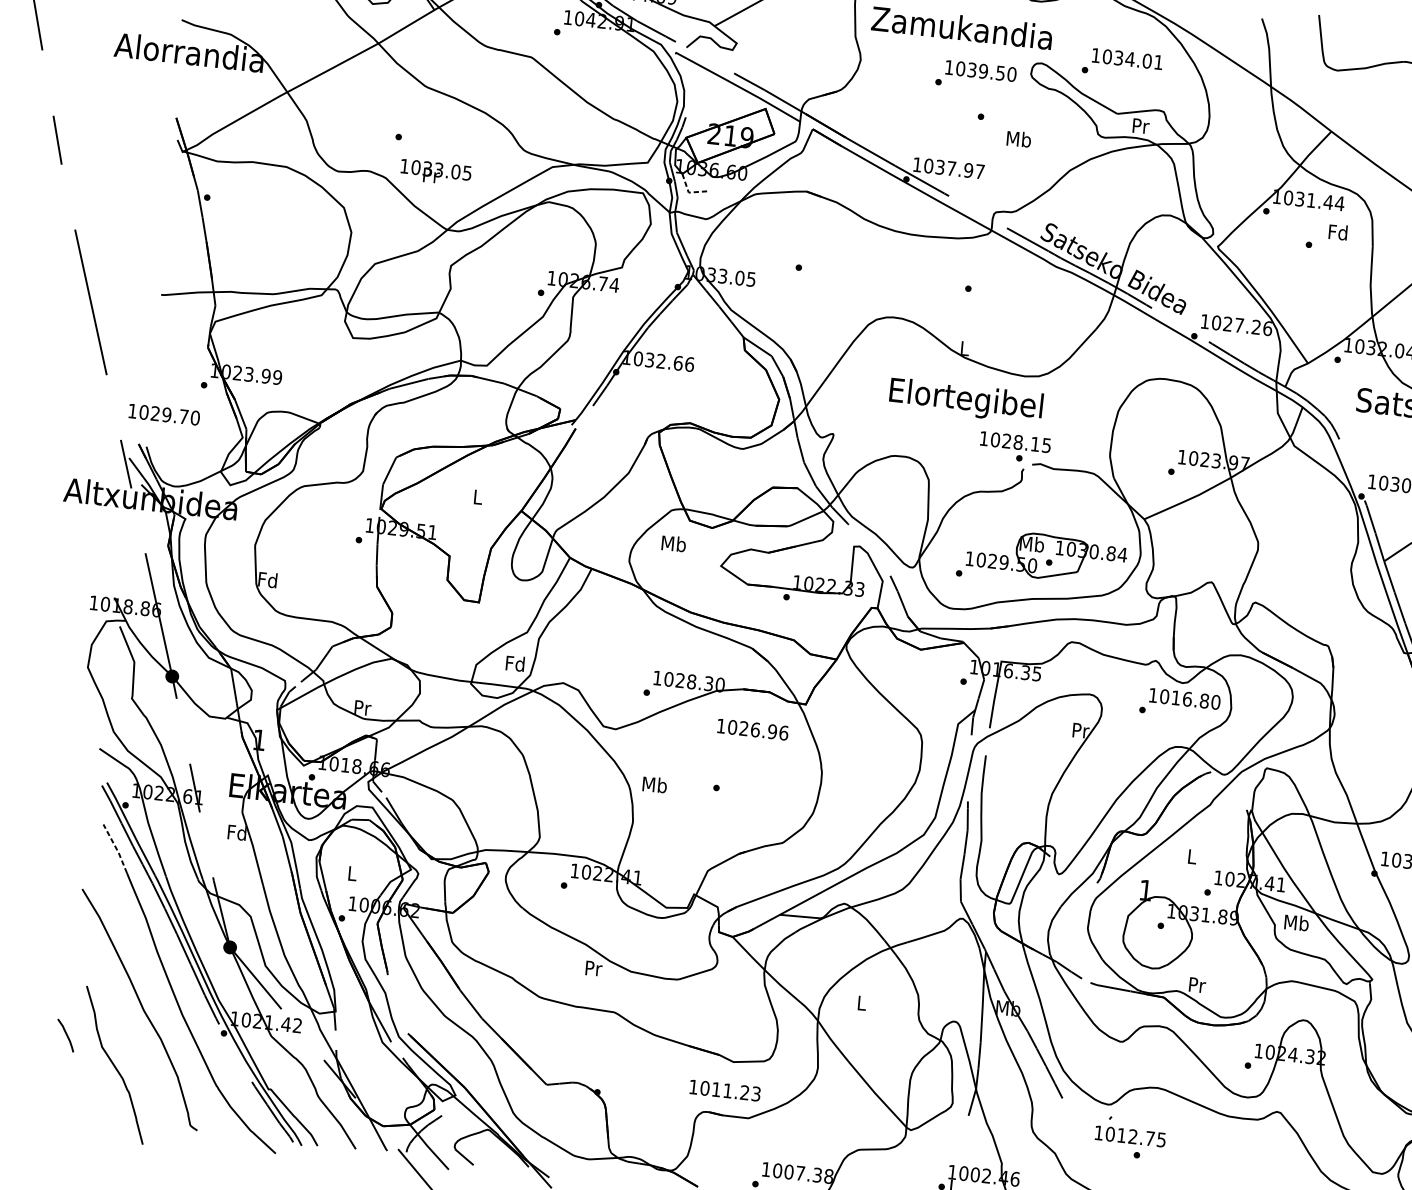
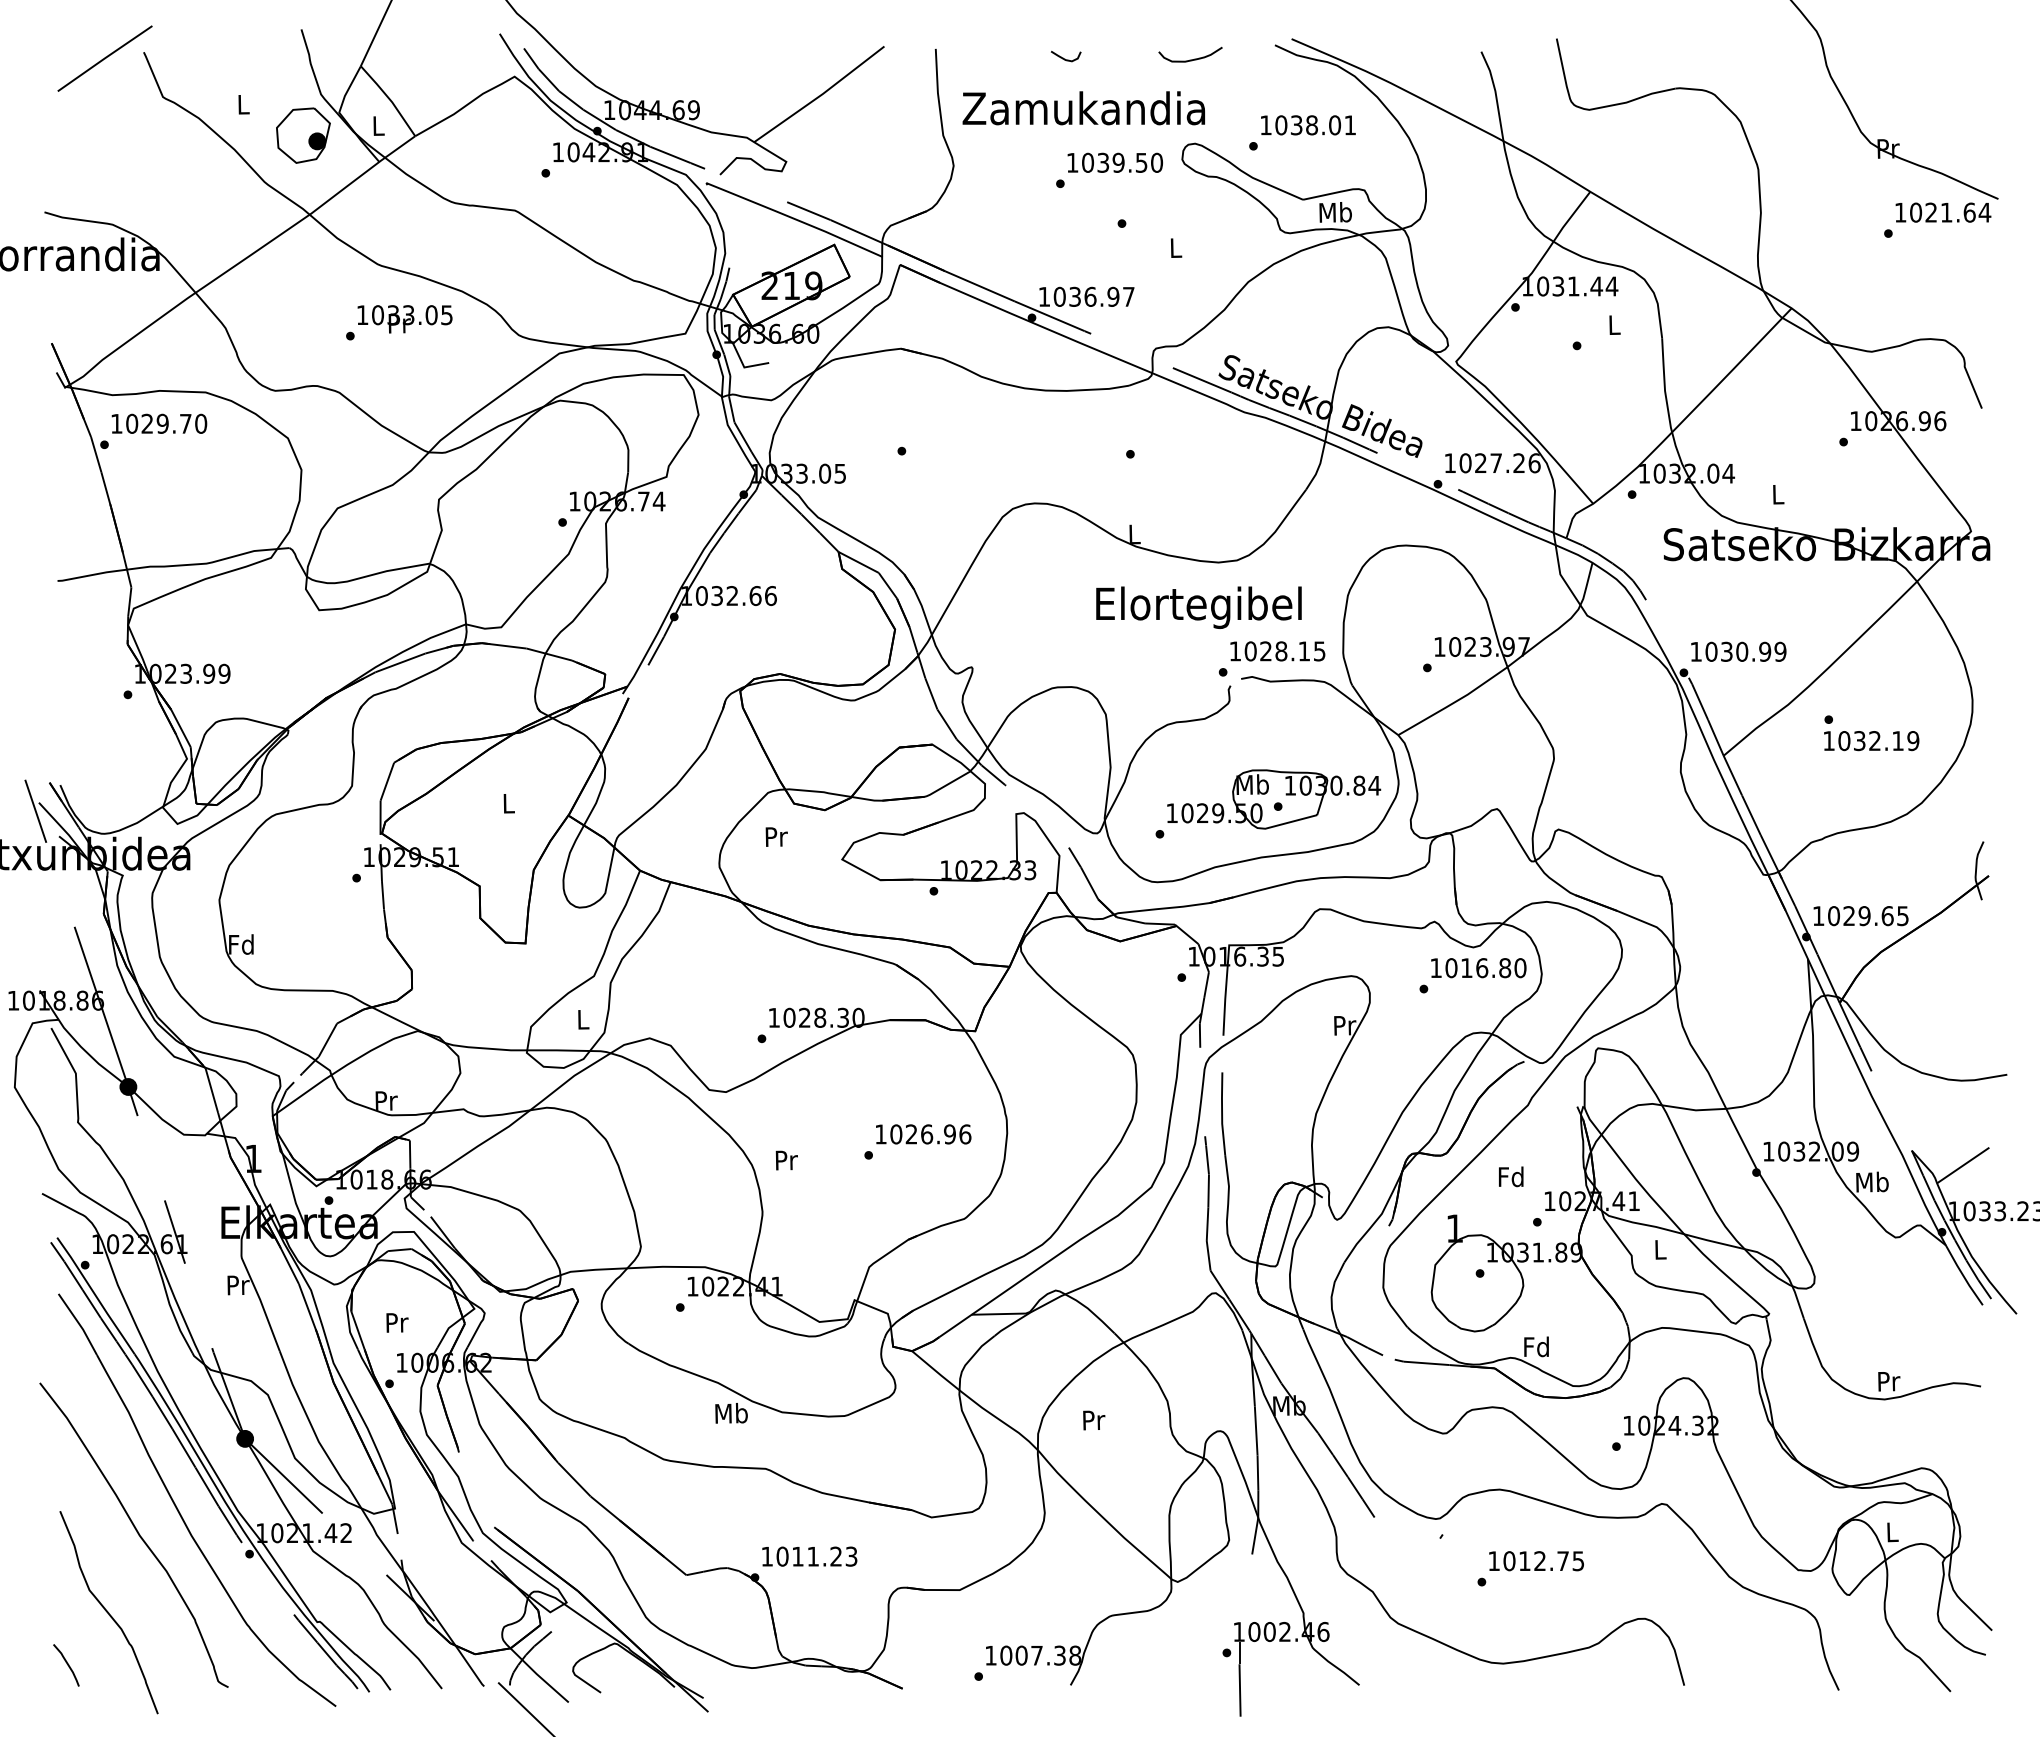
text: (1129, 59) -> (1311, 125), 1034.01 -> 1038.01
text: (1140, 126) -> (1335, 212), Pr -> Mb
text: (1018, 138) -> (1175, 247), Mb -> L
text: (951, 168) -> (1090, 296), 1037.97 -> 1036.97
text: (435, 172) -> (404, 319), moved
line: (688, 192) -> (744, 367), dashed -> solid
text: (1337, 231) -> (1613, 324), Fd -> L
text: (965, 400) -> (1198, 607), moved
text: (164, 414) -> (159, 423), moved
text: (1015, 442) -> (1277, 651), moved
text: (674, 543) -> (776, 836), Mb -> Pr
text: (515, 663) -> (582, 1019), Fd -> L
text: (752, 729) -> (923, 1134), moved
text: (655, 784) -> (786, 1159), Mb -> Pr
text: (237, 832) -> (237, 1284), Fd -> Pr
line: (116, 848) -> (79, 1323), dashed -> solid
text: (1191, 856) -> (1510, 1176), L -> Fd
text: (352, 873) -> (397, 1322), L -> Pr
text: (1296, 922) -> (1660, 1249), Mb -> L
text: (593, 967) -> (731, 1412), Pr -> Mb
text: (1196, 984) -> (1536, 1346), Pr -> Fd
text: (862, 1003) -> (1094, 1420), L -> Pr
curve: (65, 1035) -> (66, 1664), moved
text: (725, 1090) -> (809, 1556), moved
text: (1130, 1136) -> (1536, 1561), moved

